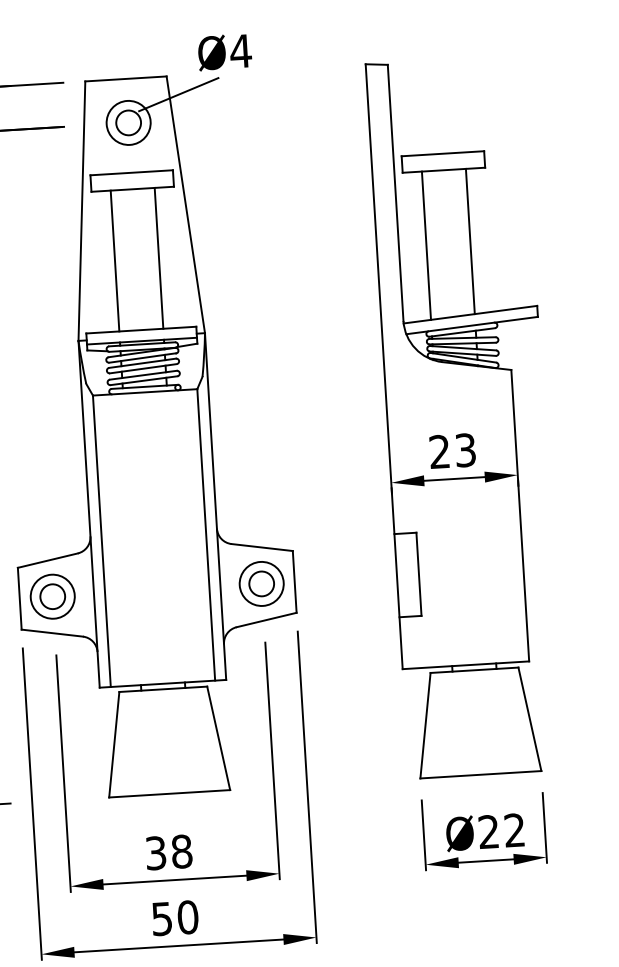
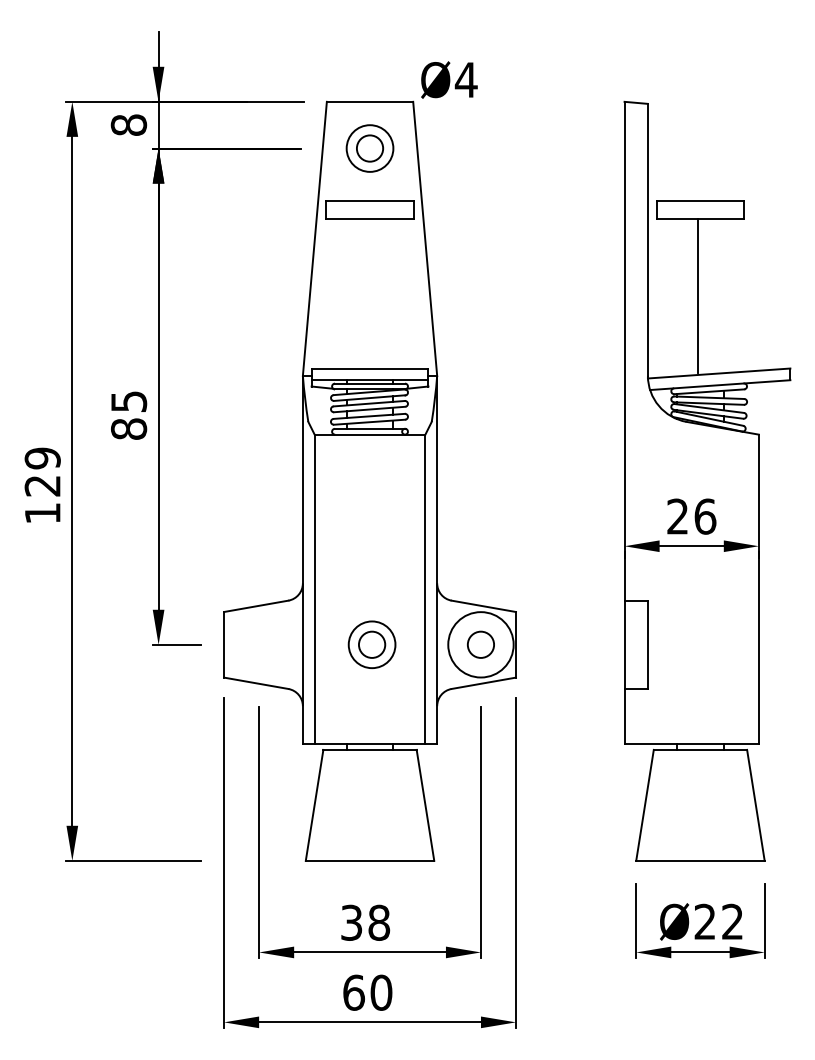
text: (224, 51) -> (449, 79), moved
line: (178, 94) -> (424, 121), removed
line: (470, 241) -> (697, 296), moved
line: (426, 245) -> (677, 297), removed
line: (159, 258) -> (393, 293), removed
line: (114, 260) -> (346, 293), removed
text: (465, 450) -> (705, 516), 23 -> 26
circle: (261, 583) -> (480, 644), size x1.4
part: (52, 596) -> (371, 644), moved
text: (161, 918) -> (353, 992), 50 -> 60

